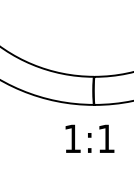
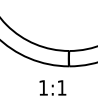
text: (89, 138) -> (52, 87), moved

